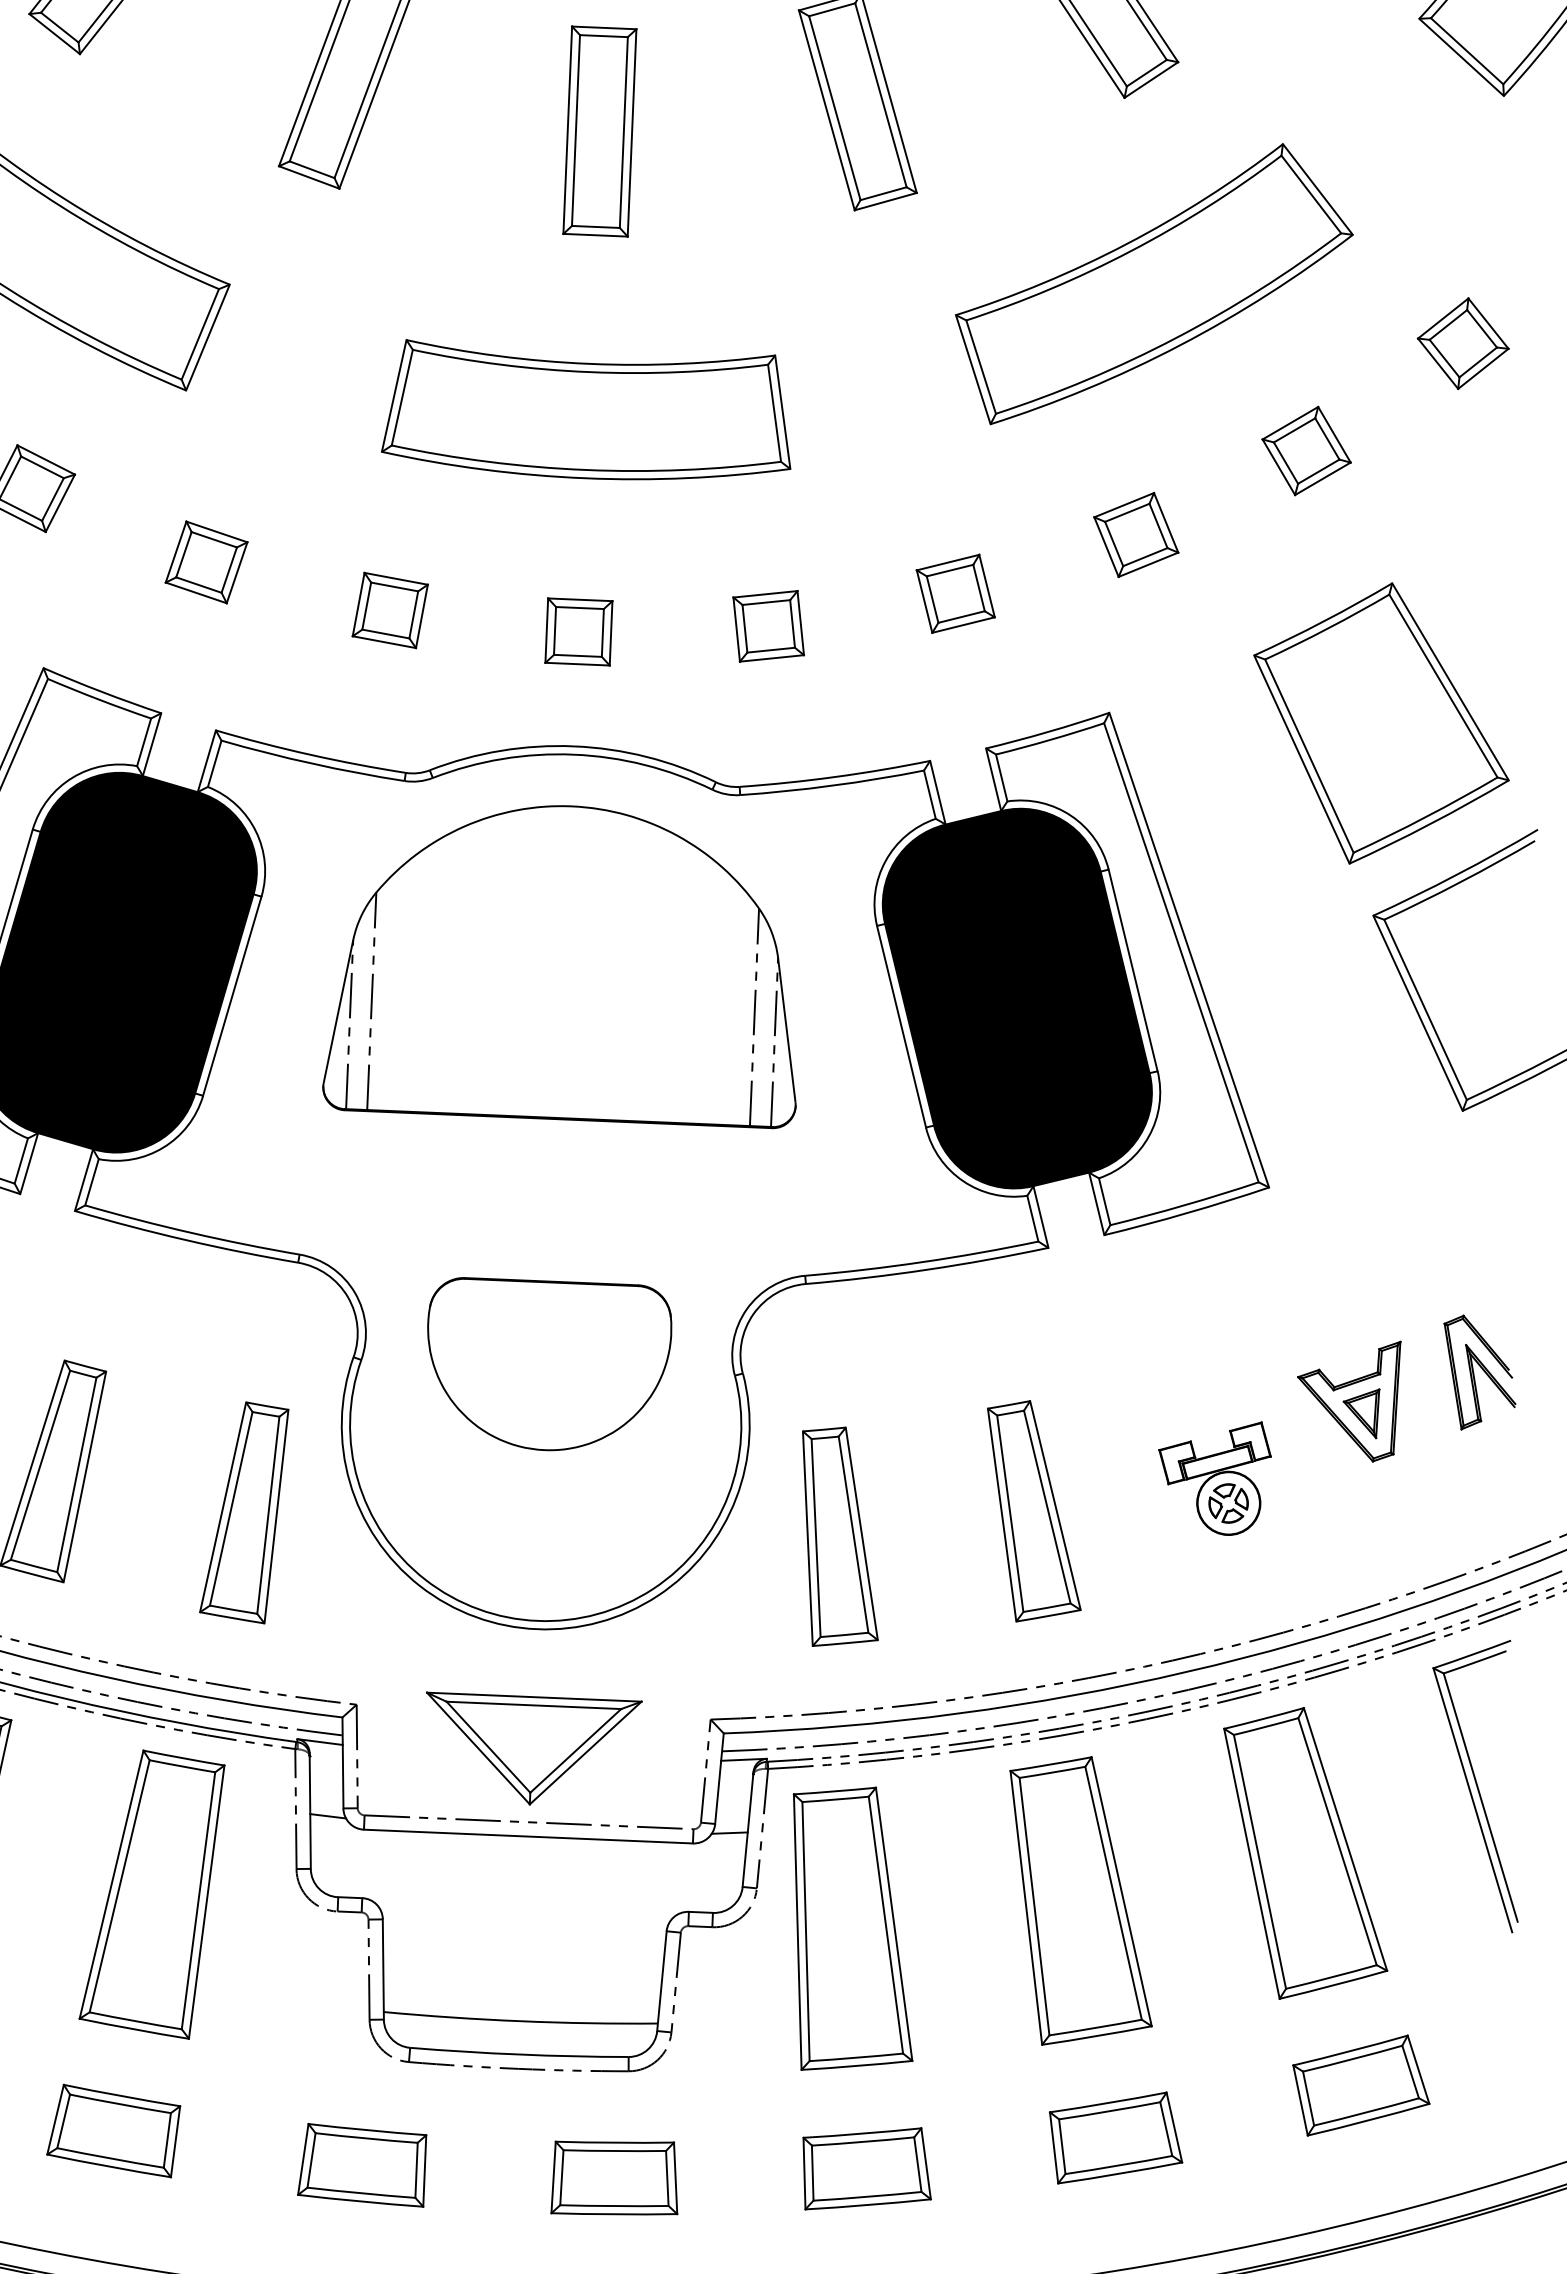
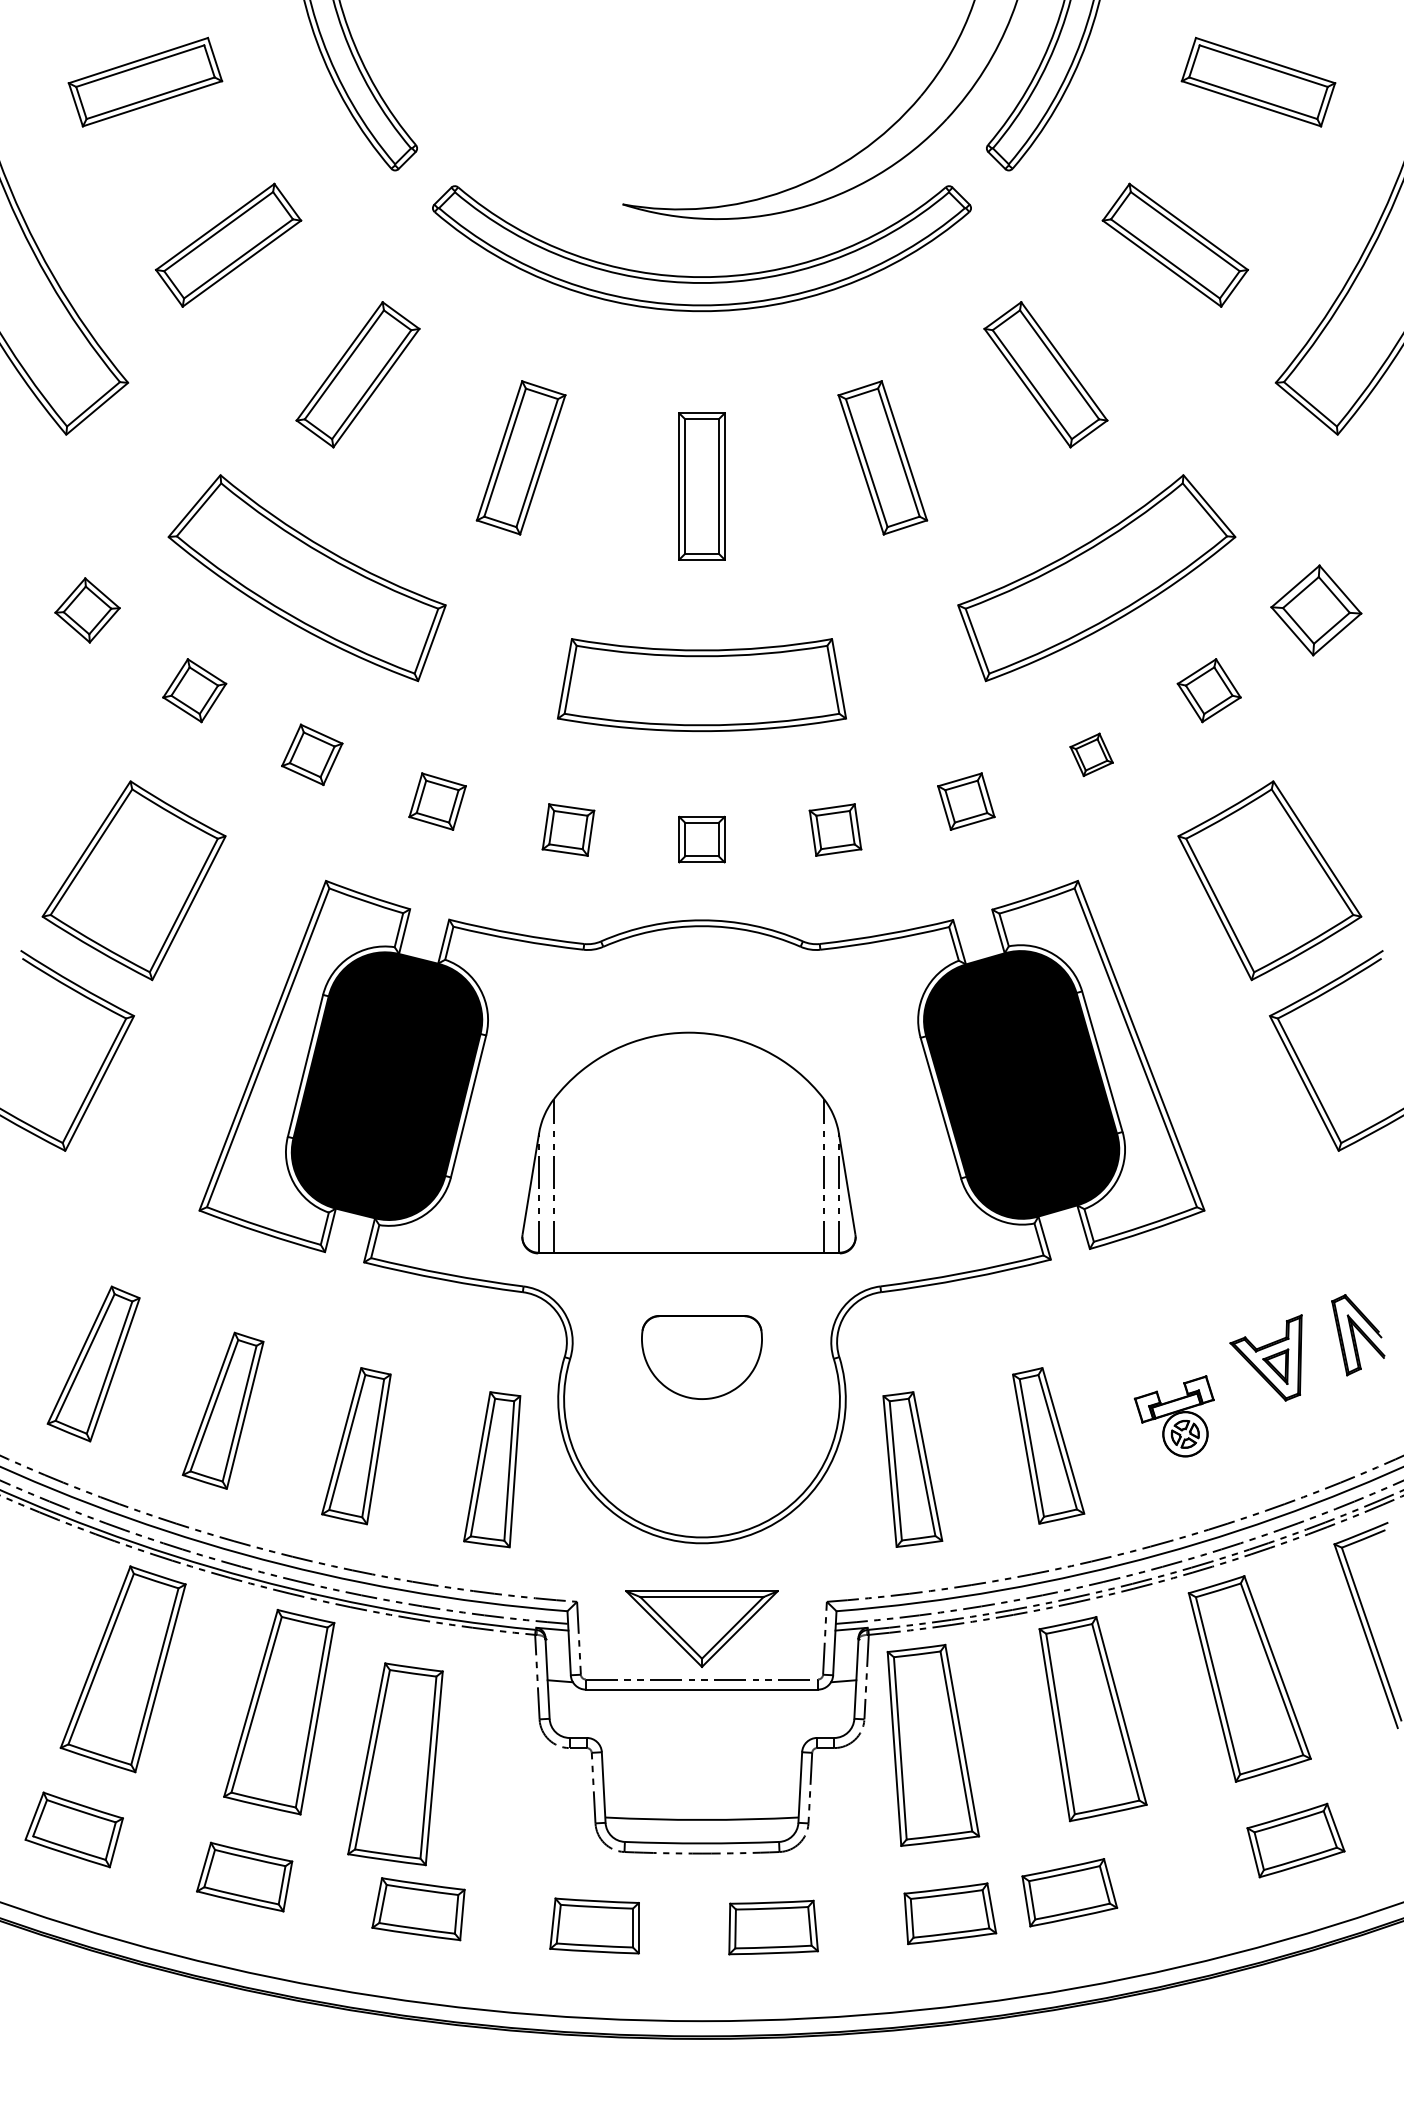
part: (1463, 343) -> (1316, 610), size x1.4
part: (1135, 534) -> (1091, 754), size x0.7
part: (564, 961) -> (688, 1142), moved
part: (547, 1365) -> (701, 1357), size x0.7
part: (151, 1894) -> (395, 1764), moved
part: (1115, 2137) -> (1069, 1892), moved

